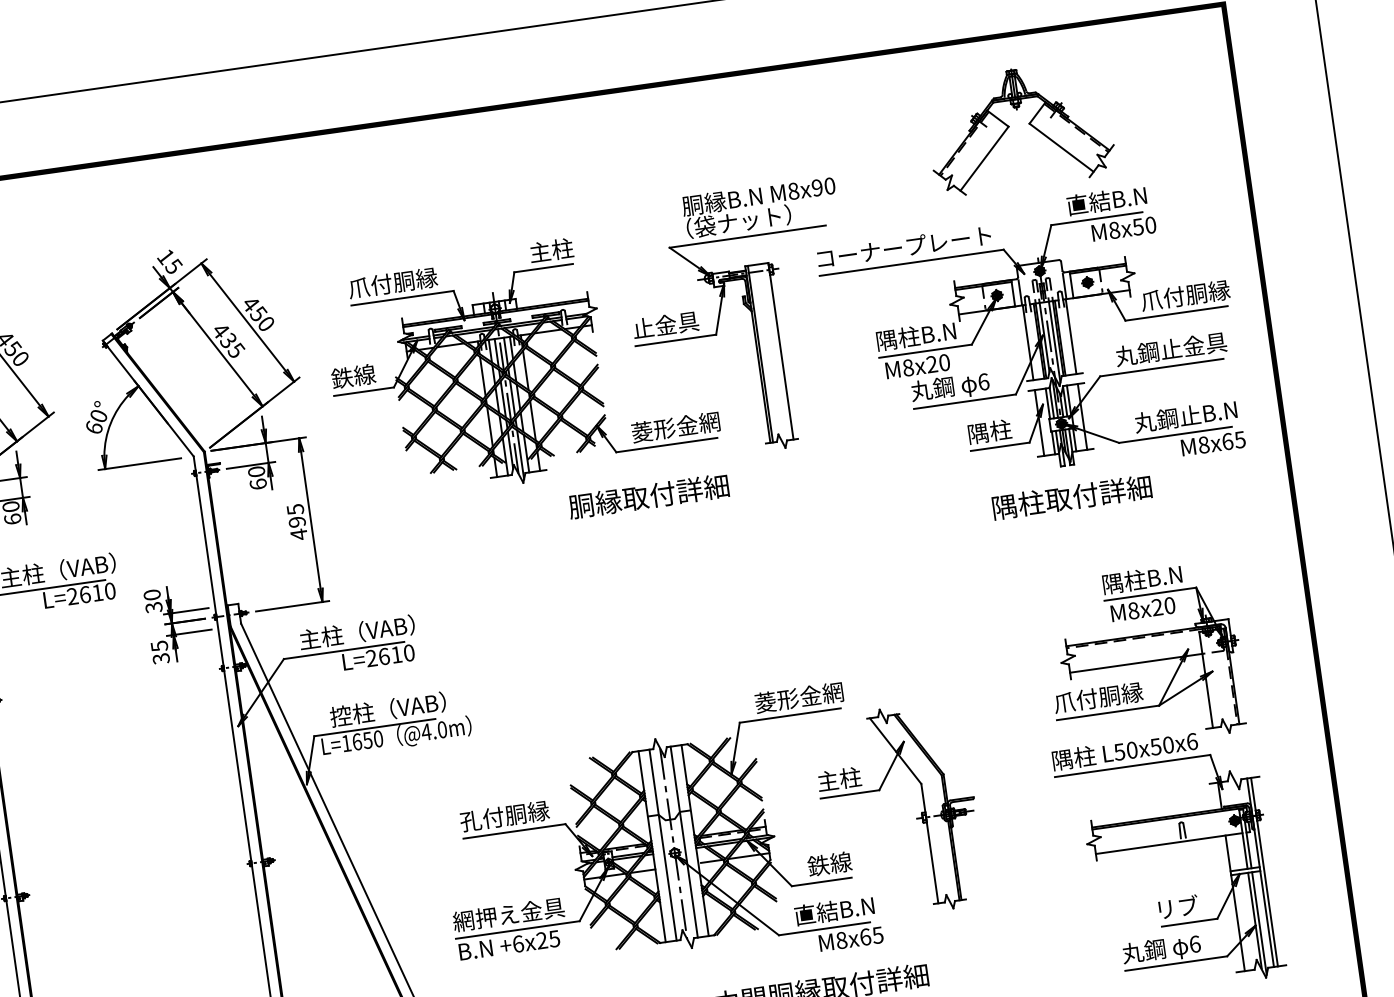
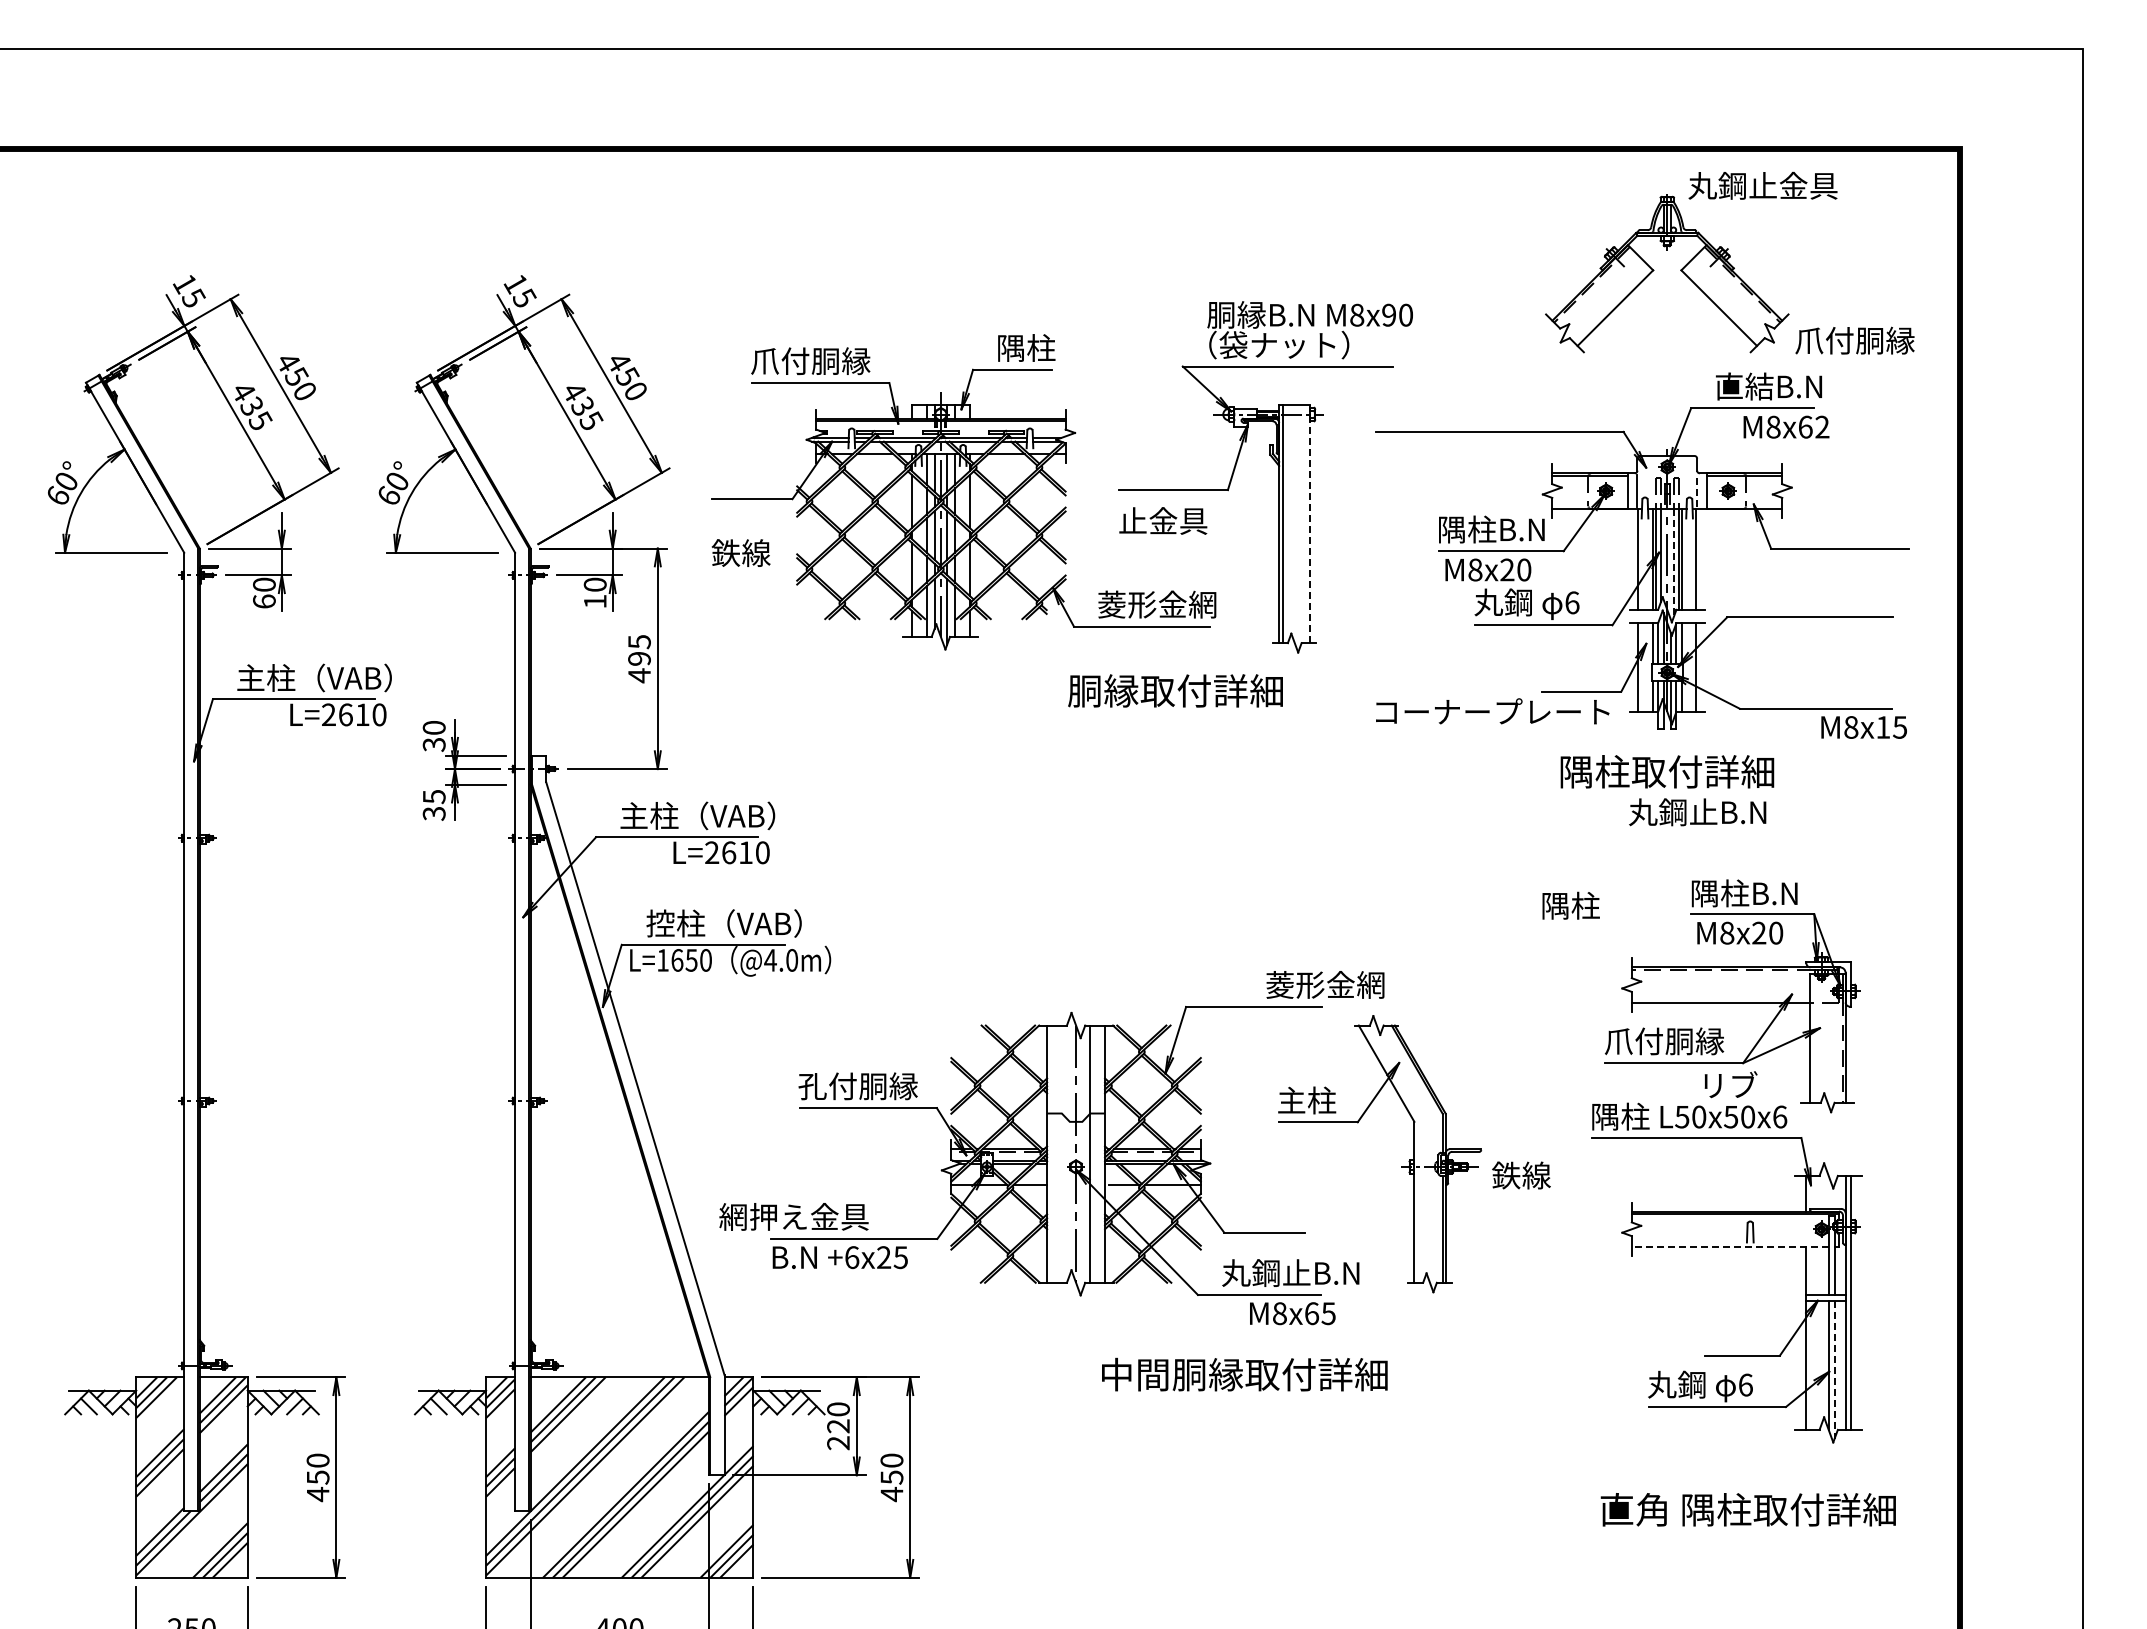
text: (1144, 225) -> (1813, 426), M8x50 -> M8x62
text: (904, 246) -> (1492, 711), moved
text: (539, 251) -> (1010, 347), 主柱 -> 隅柱
line: (1064, 285) -> (1697, 490), solid -> dashed
text: (1185, 295) -> (1854, 340), moved
text: (665, 324) -> (1163, 520), moved
line: (1054, 342) -> (1673, 563), solid -> dashed
text: (1170, 349) -> (1762, 185), moved
line: (781, 351) -> (1310, 524), solid -> dashed
text: (352, 376) -> (740, 552), moved
text: (1185, 416) -> (1697, 812), moved
text: (989, 431) -> (1570, 905), moved
text: (1227, 441) -> (1883, 727), M8x65 -> M8x15
text: (257, 484) -> (594, 601), 60 -> 10
text: (648, 496) -> (1175, 690), moved
text: (799, 697) -> (1325, 984), moved
line: (1169, 843) -> (1730, 1247), solid -> dashed
line: (662, 844) -> (1061, 1153), removed
text: (829, 864) -> (1521, 1175), moved
text: (1178, 906) -> (1730, 1084), moved
text: (845, 909) -> (1290, 1273), 直結B.N -> 丸鋼止B.N
text: (508, 914) -> (793, 1216), moved
line: (1259, 924) -> (1834, 1370), solid -> dashed

